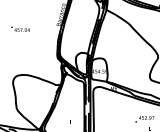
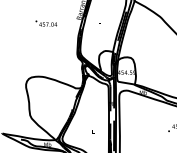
text: (20, 28) -> (46, 22), moved

